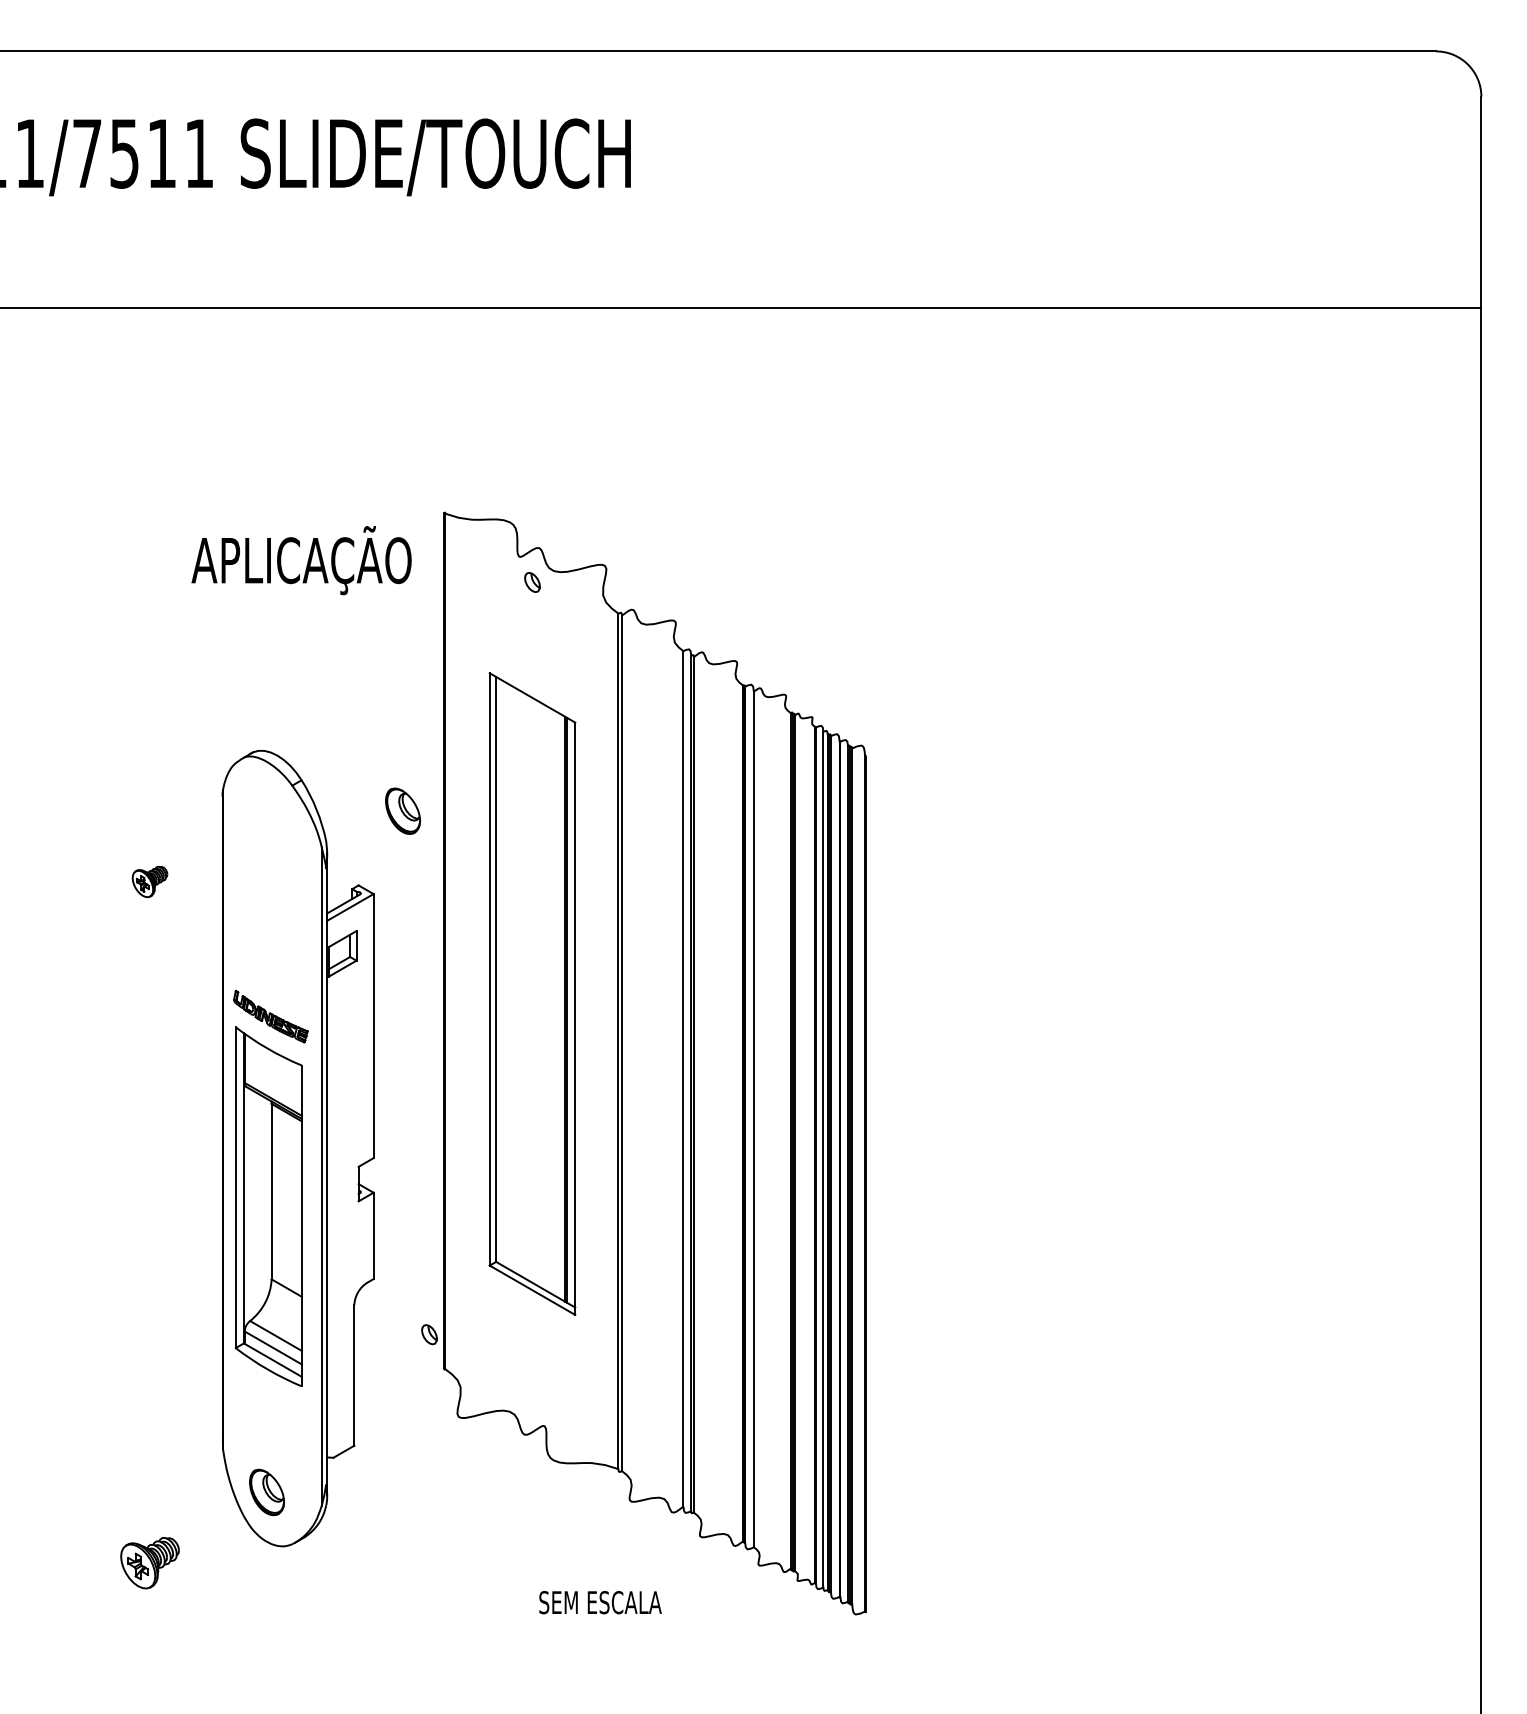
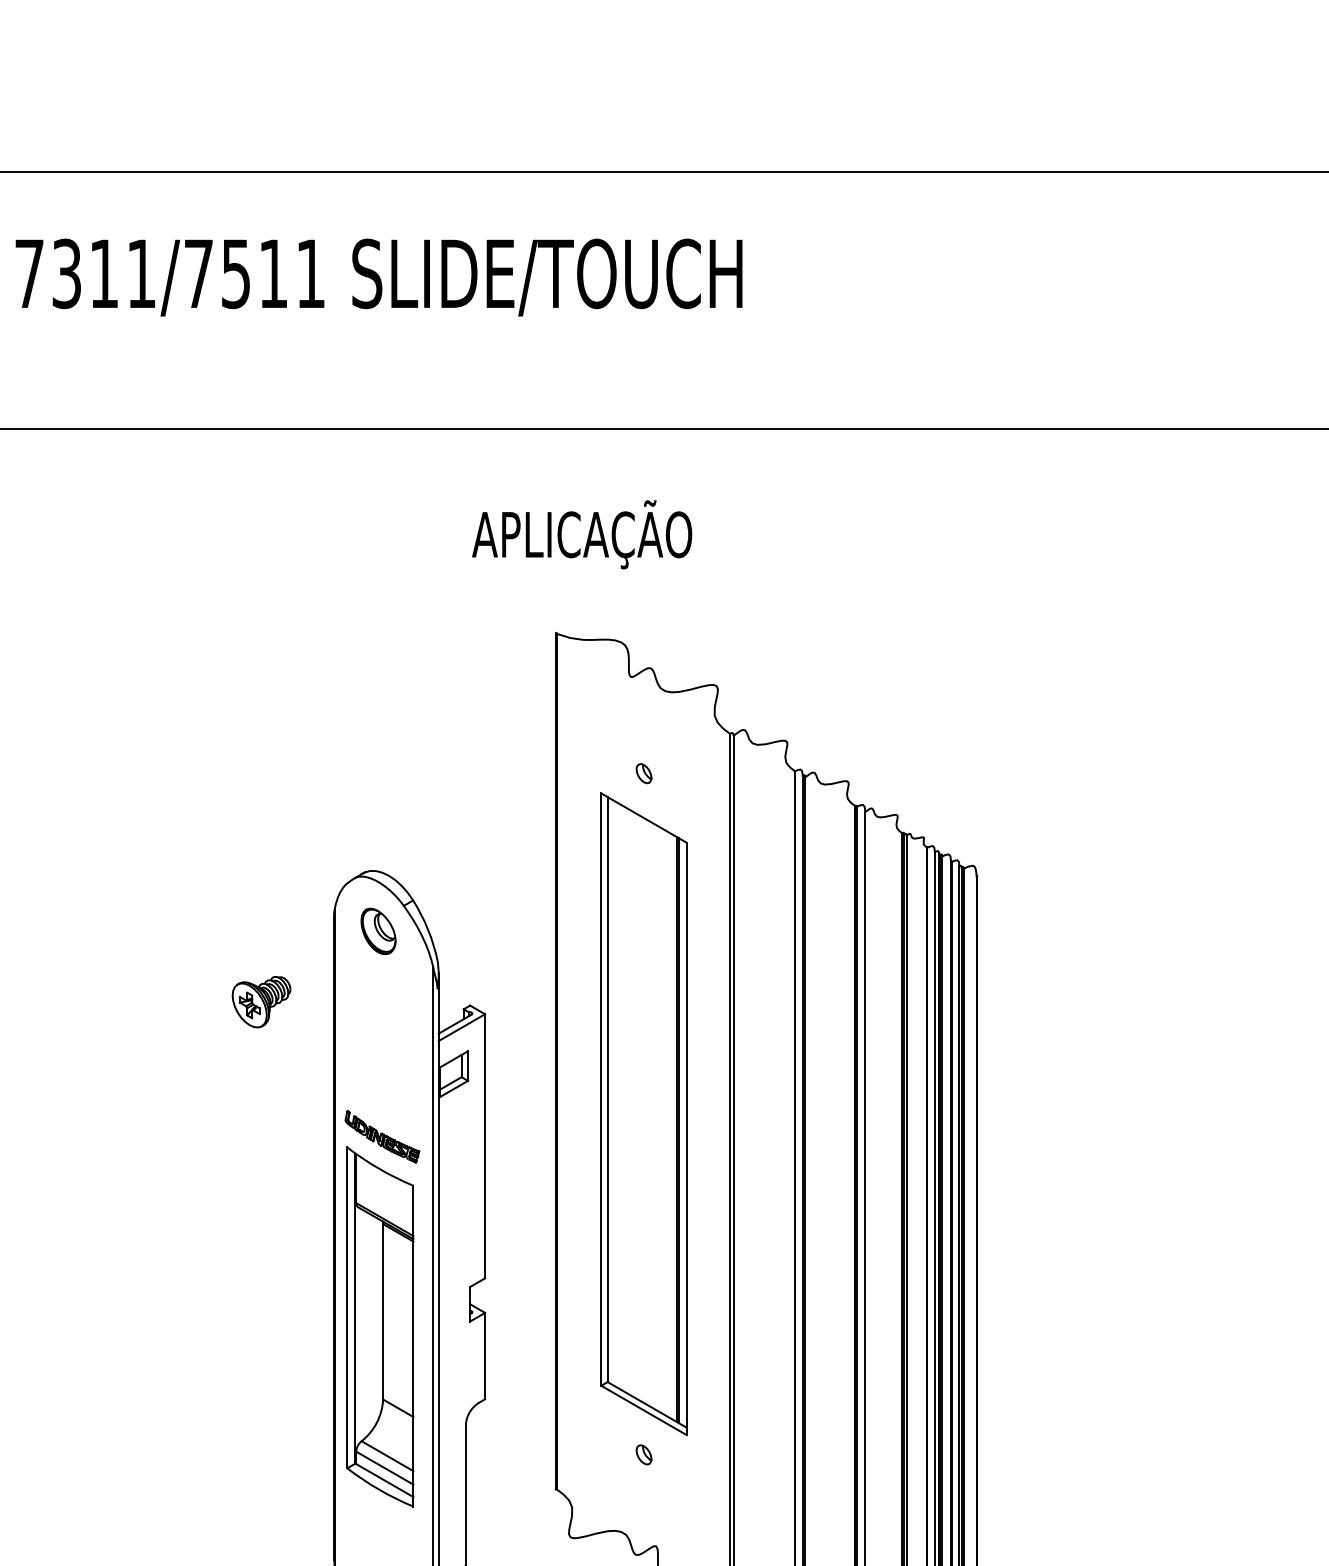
text: (301, 560) -> (582, 534), moved
part: (532, 582) -> (644, 773), moved
part: (402, 810) -> (378, 930), moved
part: (149, 881) -> (261, 1001), size x1.67
part: (429, 1334) -> (644, 1454), moved

